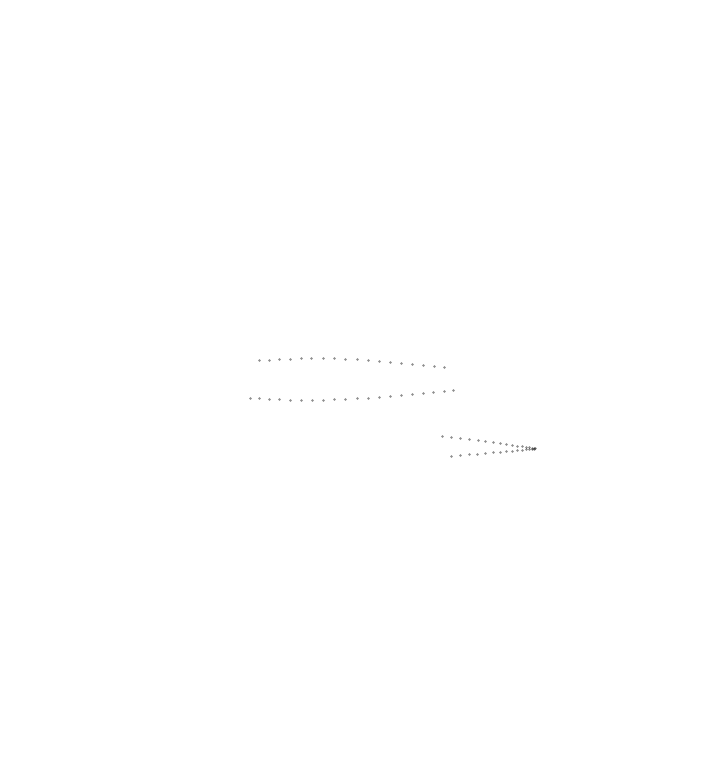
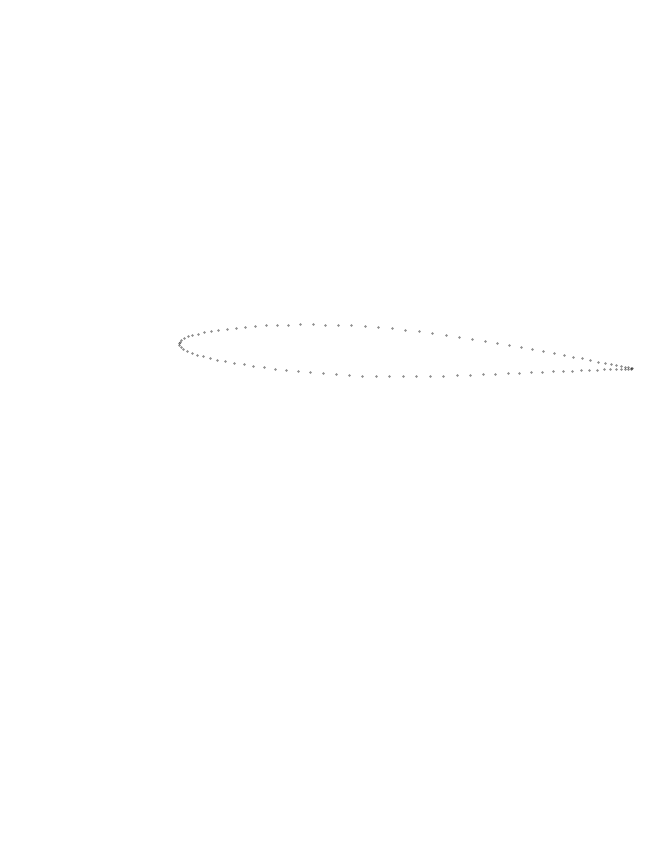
part: (208, 368) -> (227, 330), added
part: (488, 446) -> (576, 363), moved

